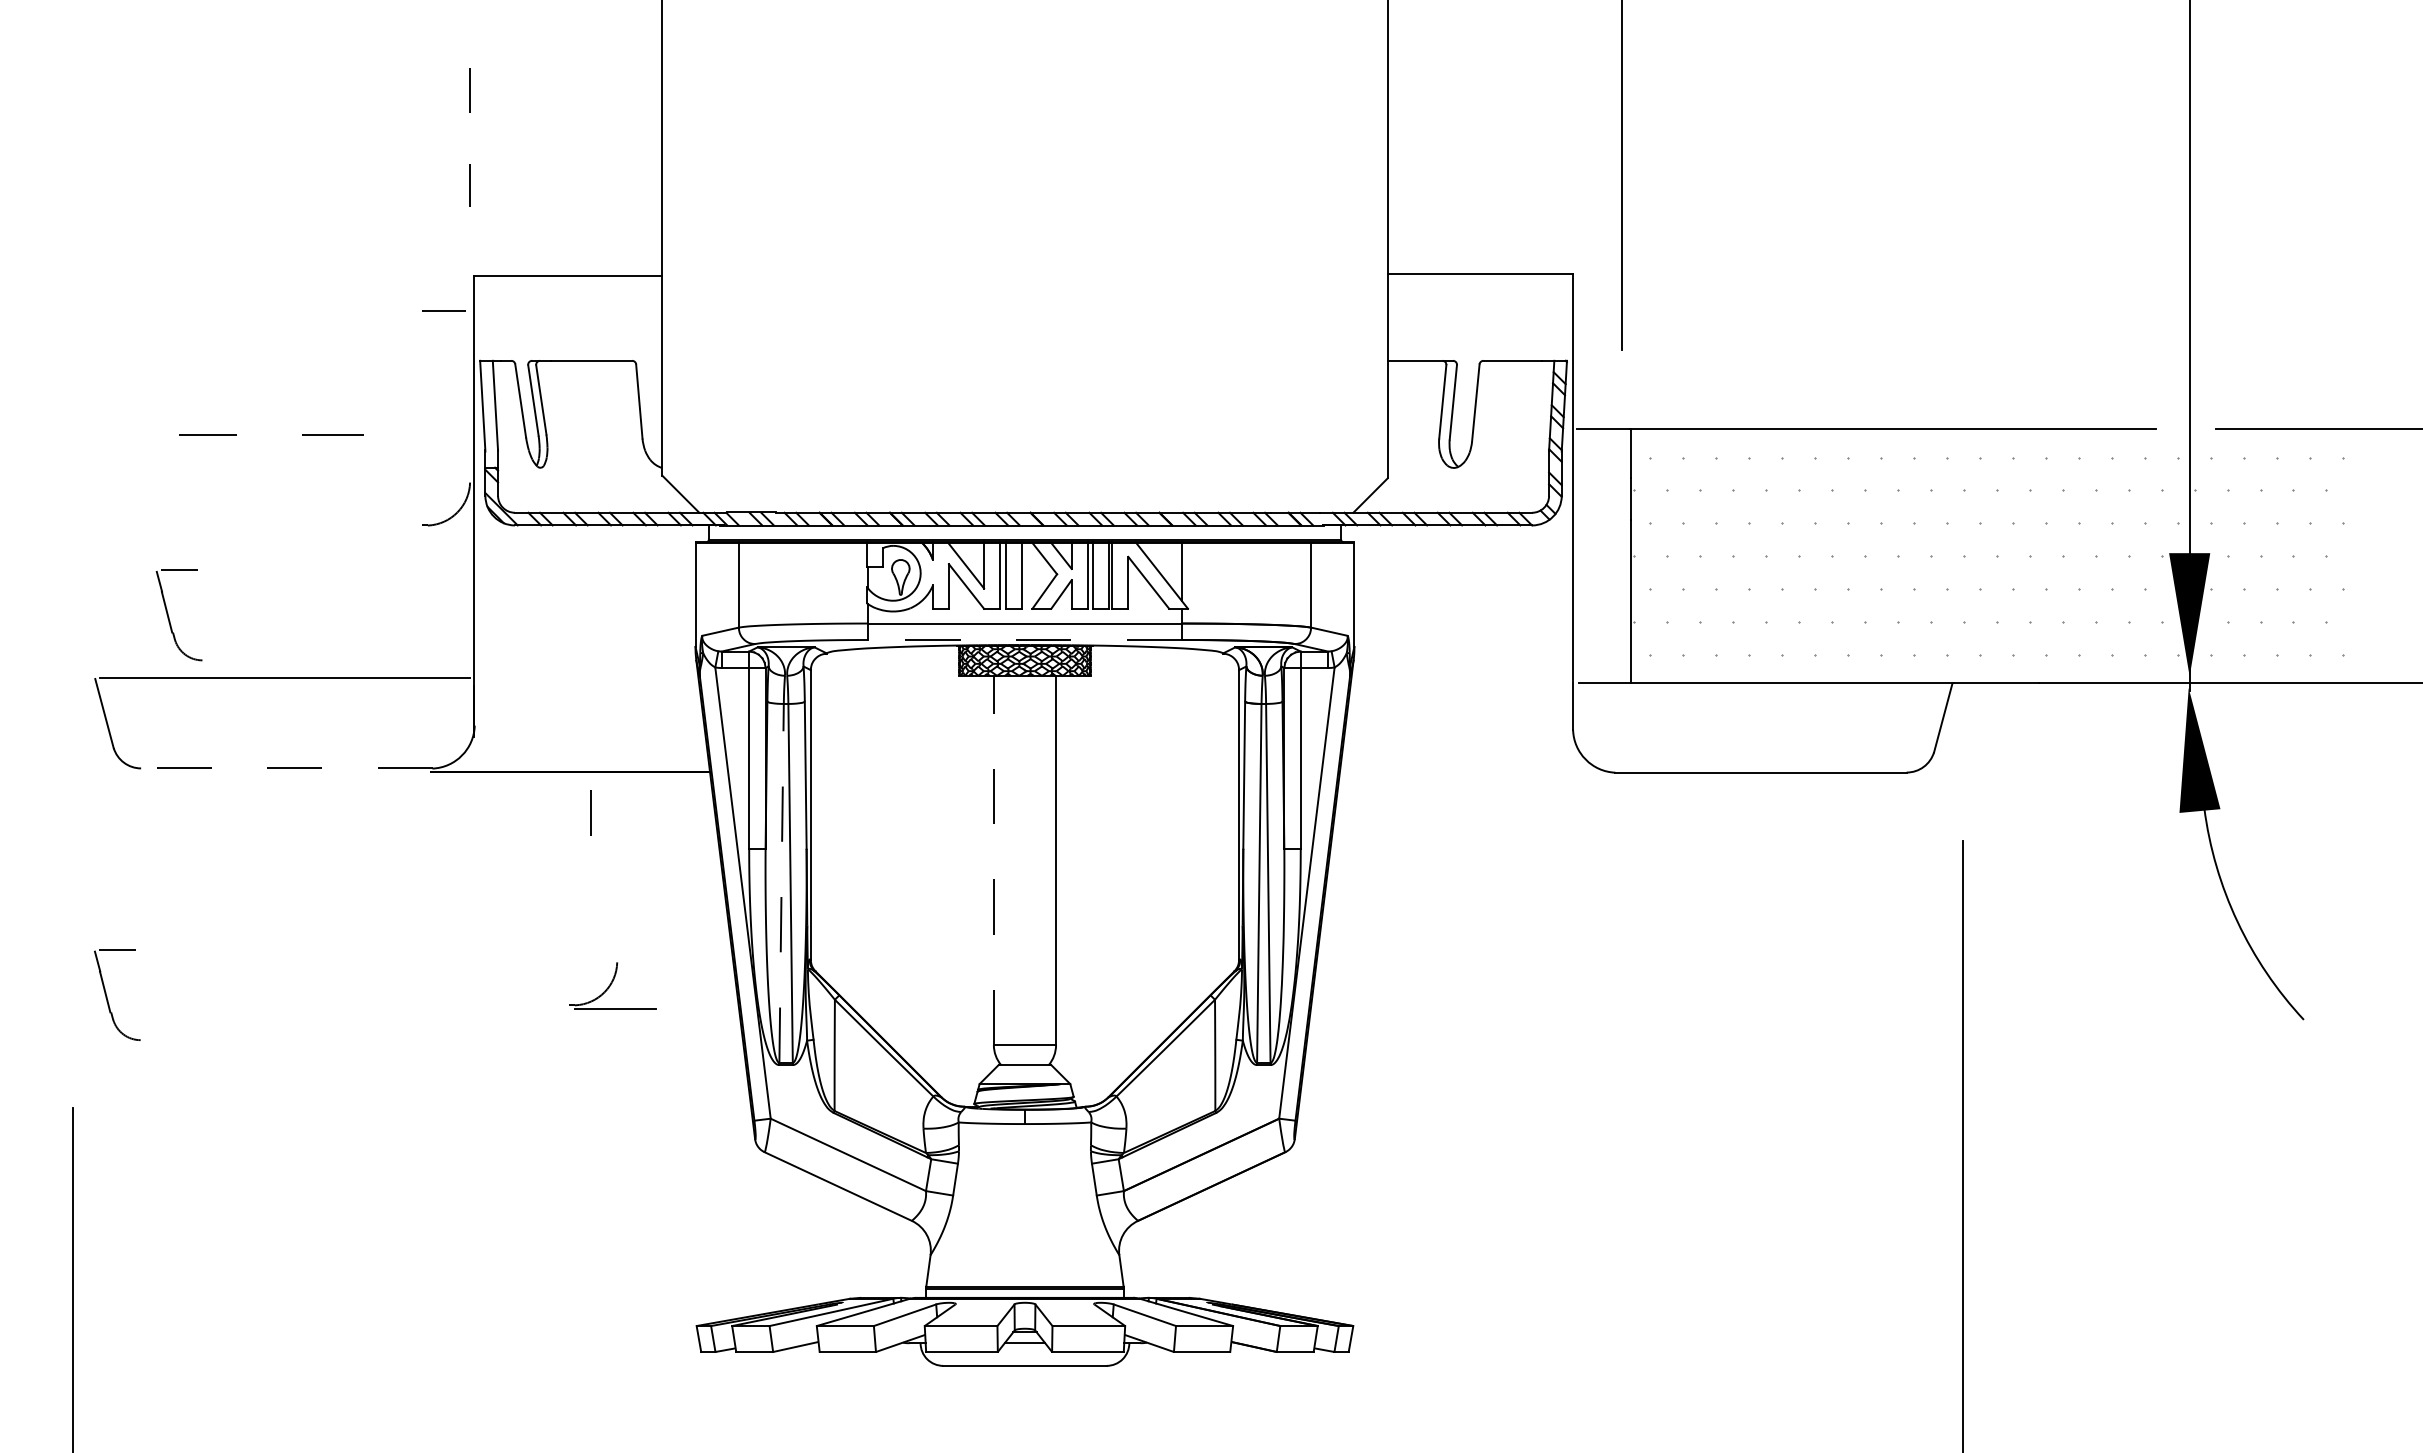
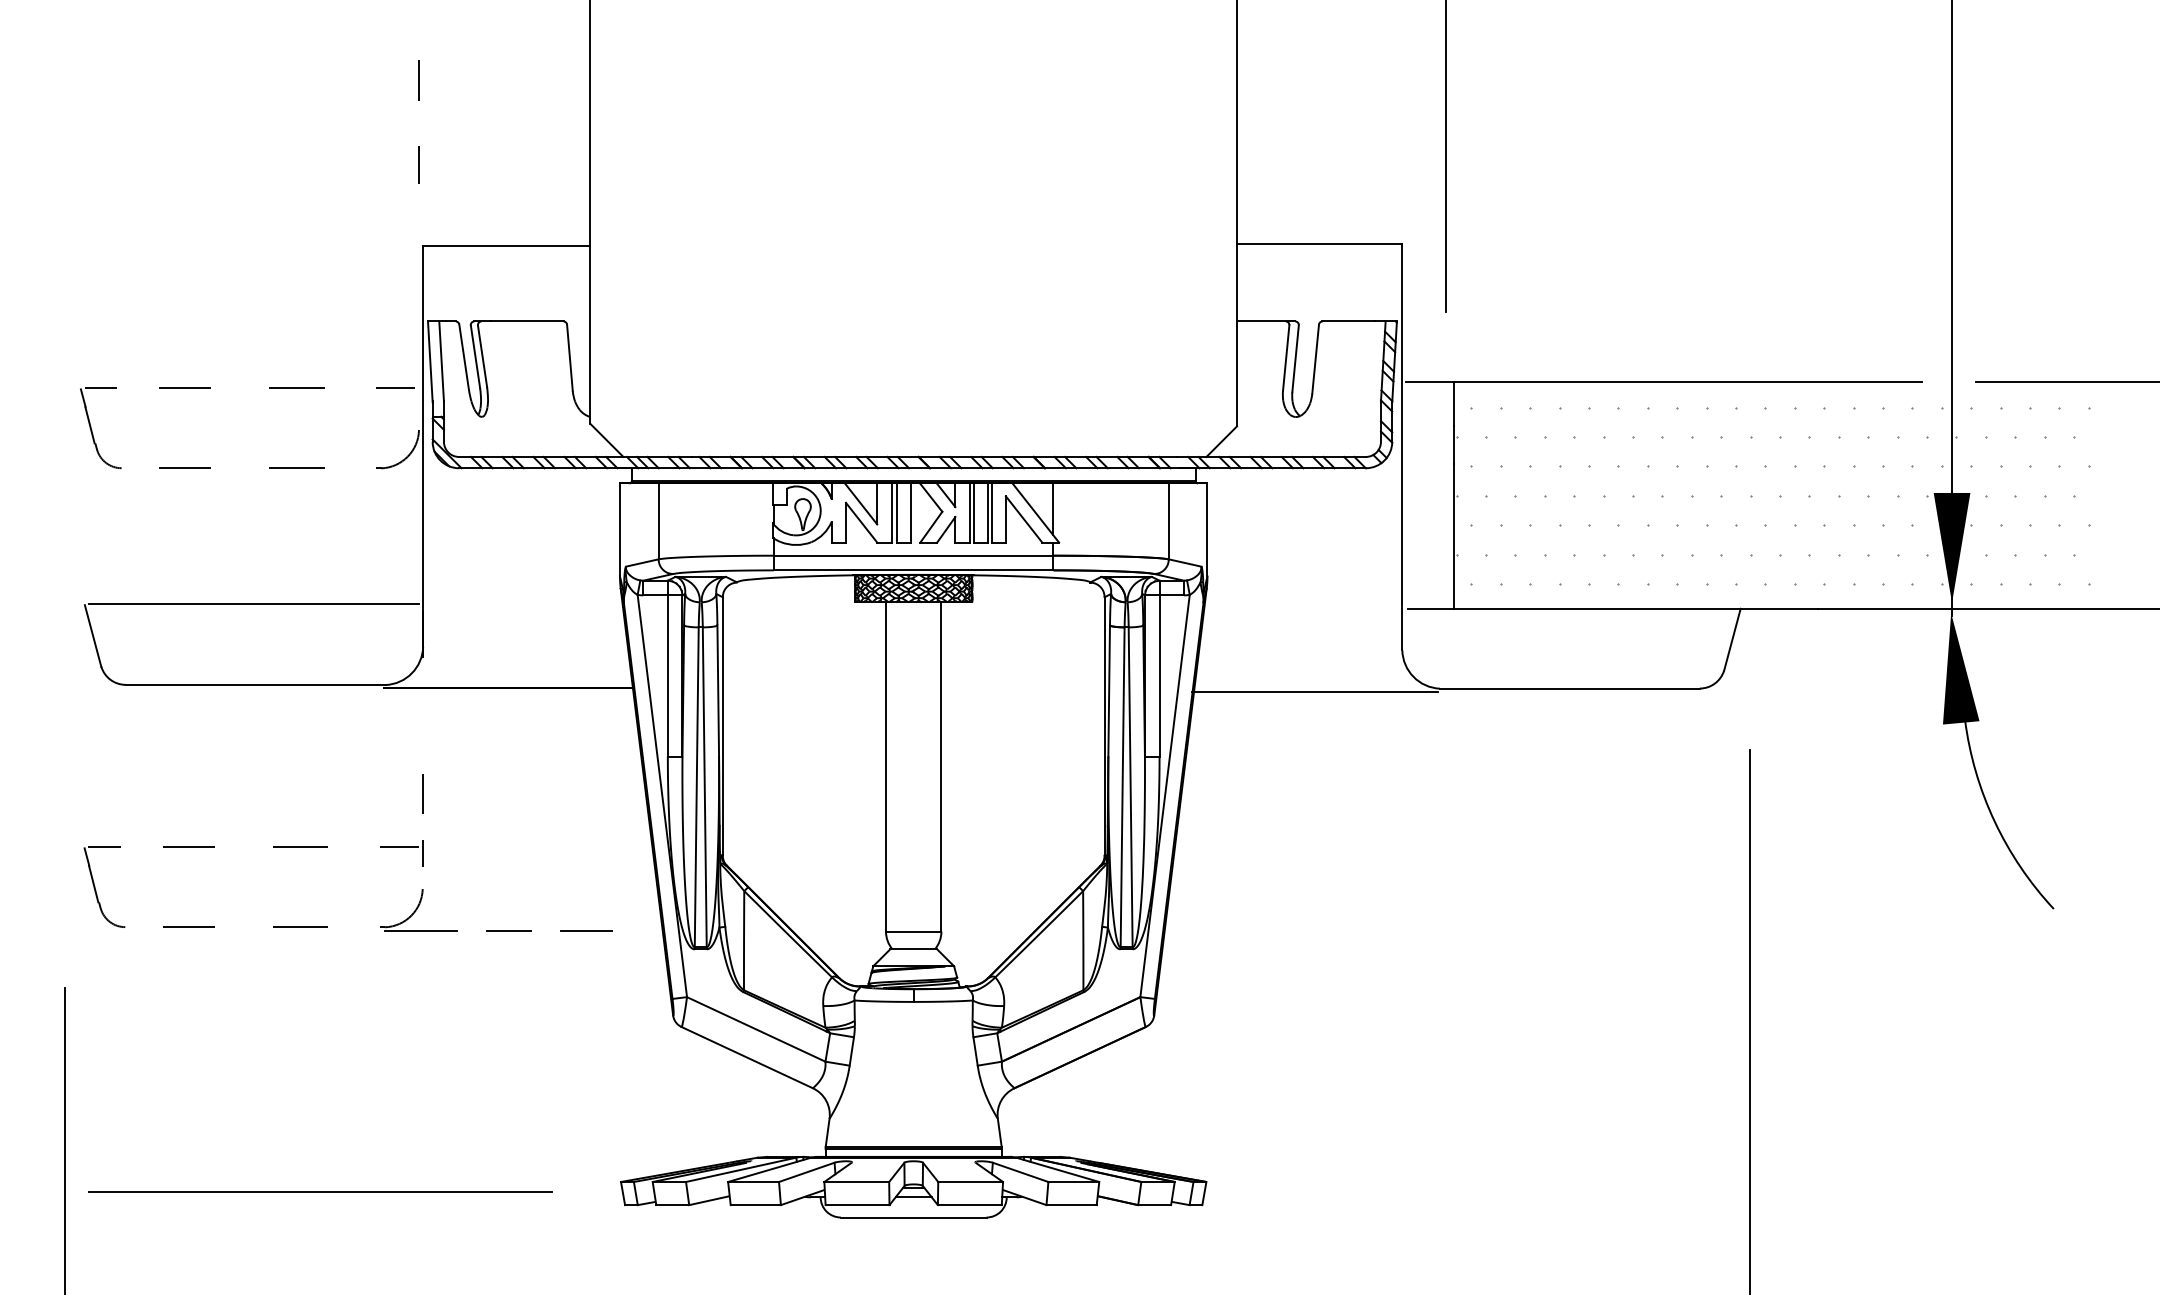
line: (443, 310) -> (395, 387), moved
line: (207, 525) -> (184, 468), added
line: (333, 525) -> (297, 468), added
part: (169, 617) -> (92, 429), moved
line: (1024, 640) -> (913, 570), dashed -> solid
line: (287, 768) -> (256, 684), dashed -> solid
line: (1475, 776) -> (1315, 692), added
line: (590, 812) -> (422, 793), moved
line: (993, 860) -> (885, 766), dashed -> solid
line: (781, 882) -> (696, 786), dashed -> solid
line: (211, 949) -> (188, 846), added
line: (337, 949) -> (300, 846), added
part: (450, 950) -> (401, 847), added
part: (612, 985) -> (418, 909), moved
line: (211, 1040) -> (188, 927), added
line: (337, 1040) -> (300, 927), added
line: (570, 1044) -> (508, 930), added
line: (657, 1044) -> (586, 930), added
line: (359, 1336) -> (320, 1191), added

